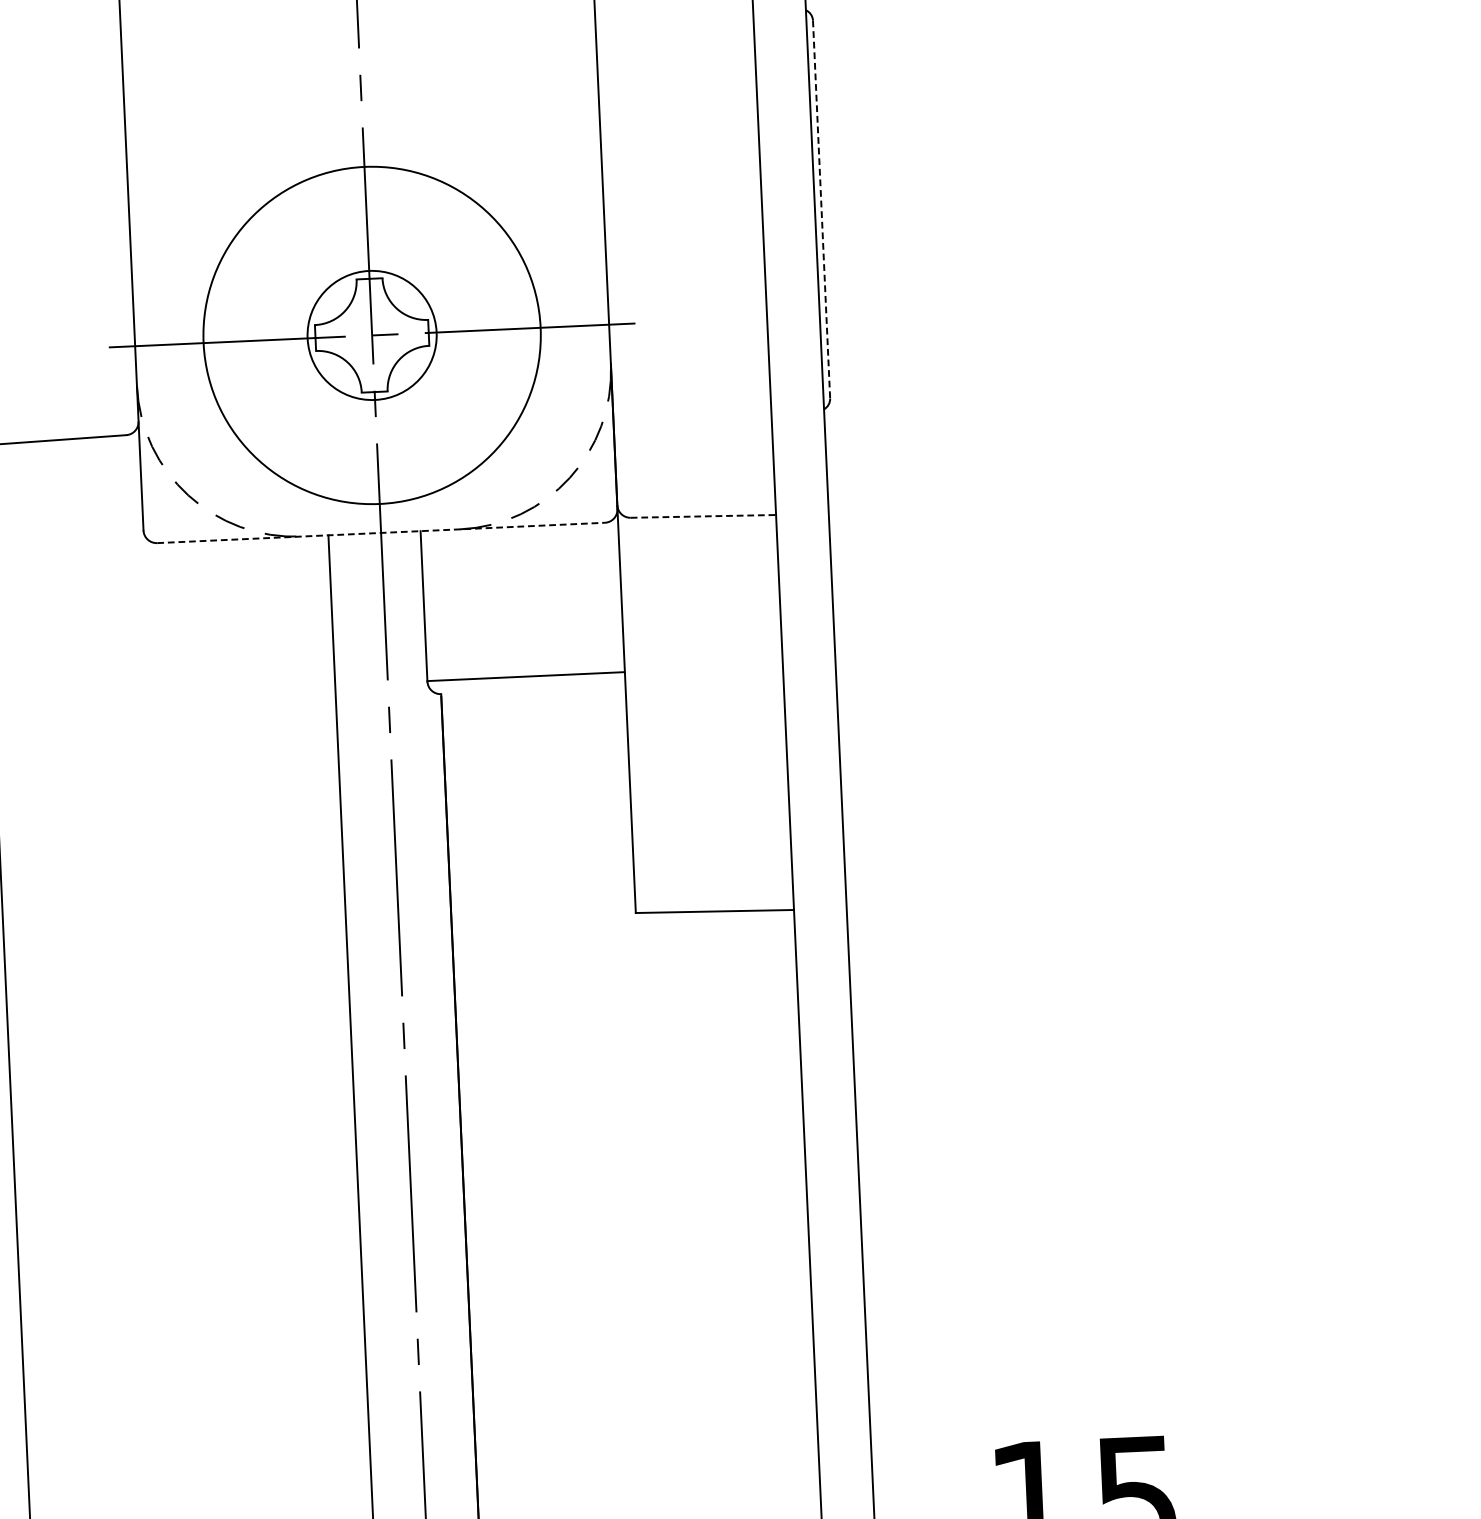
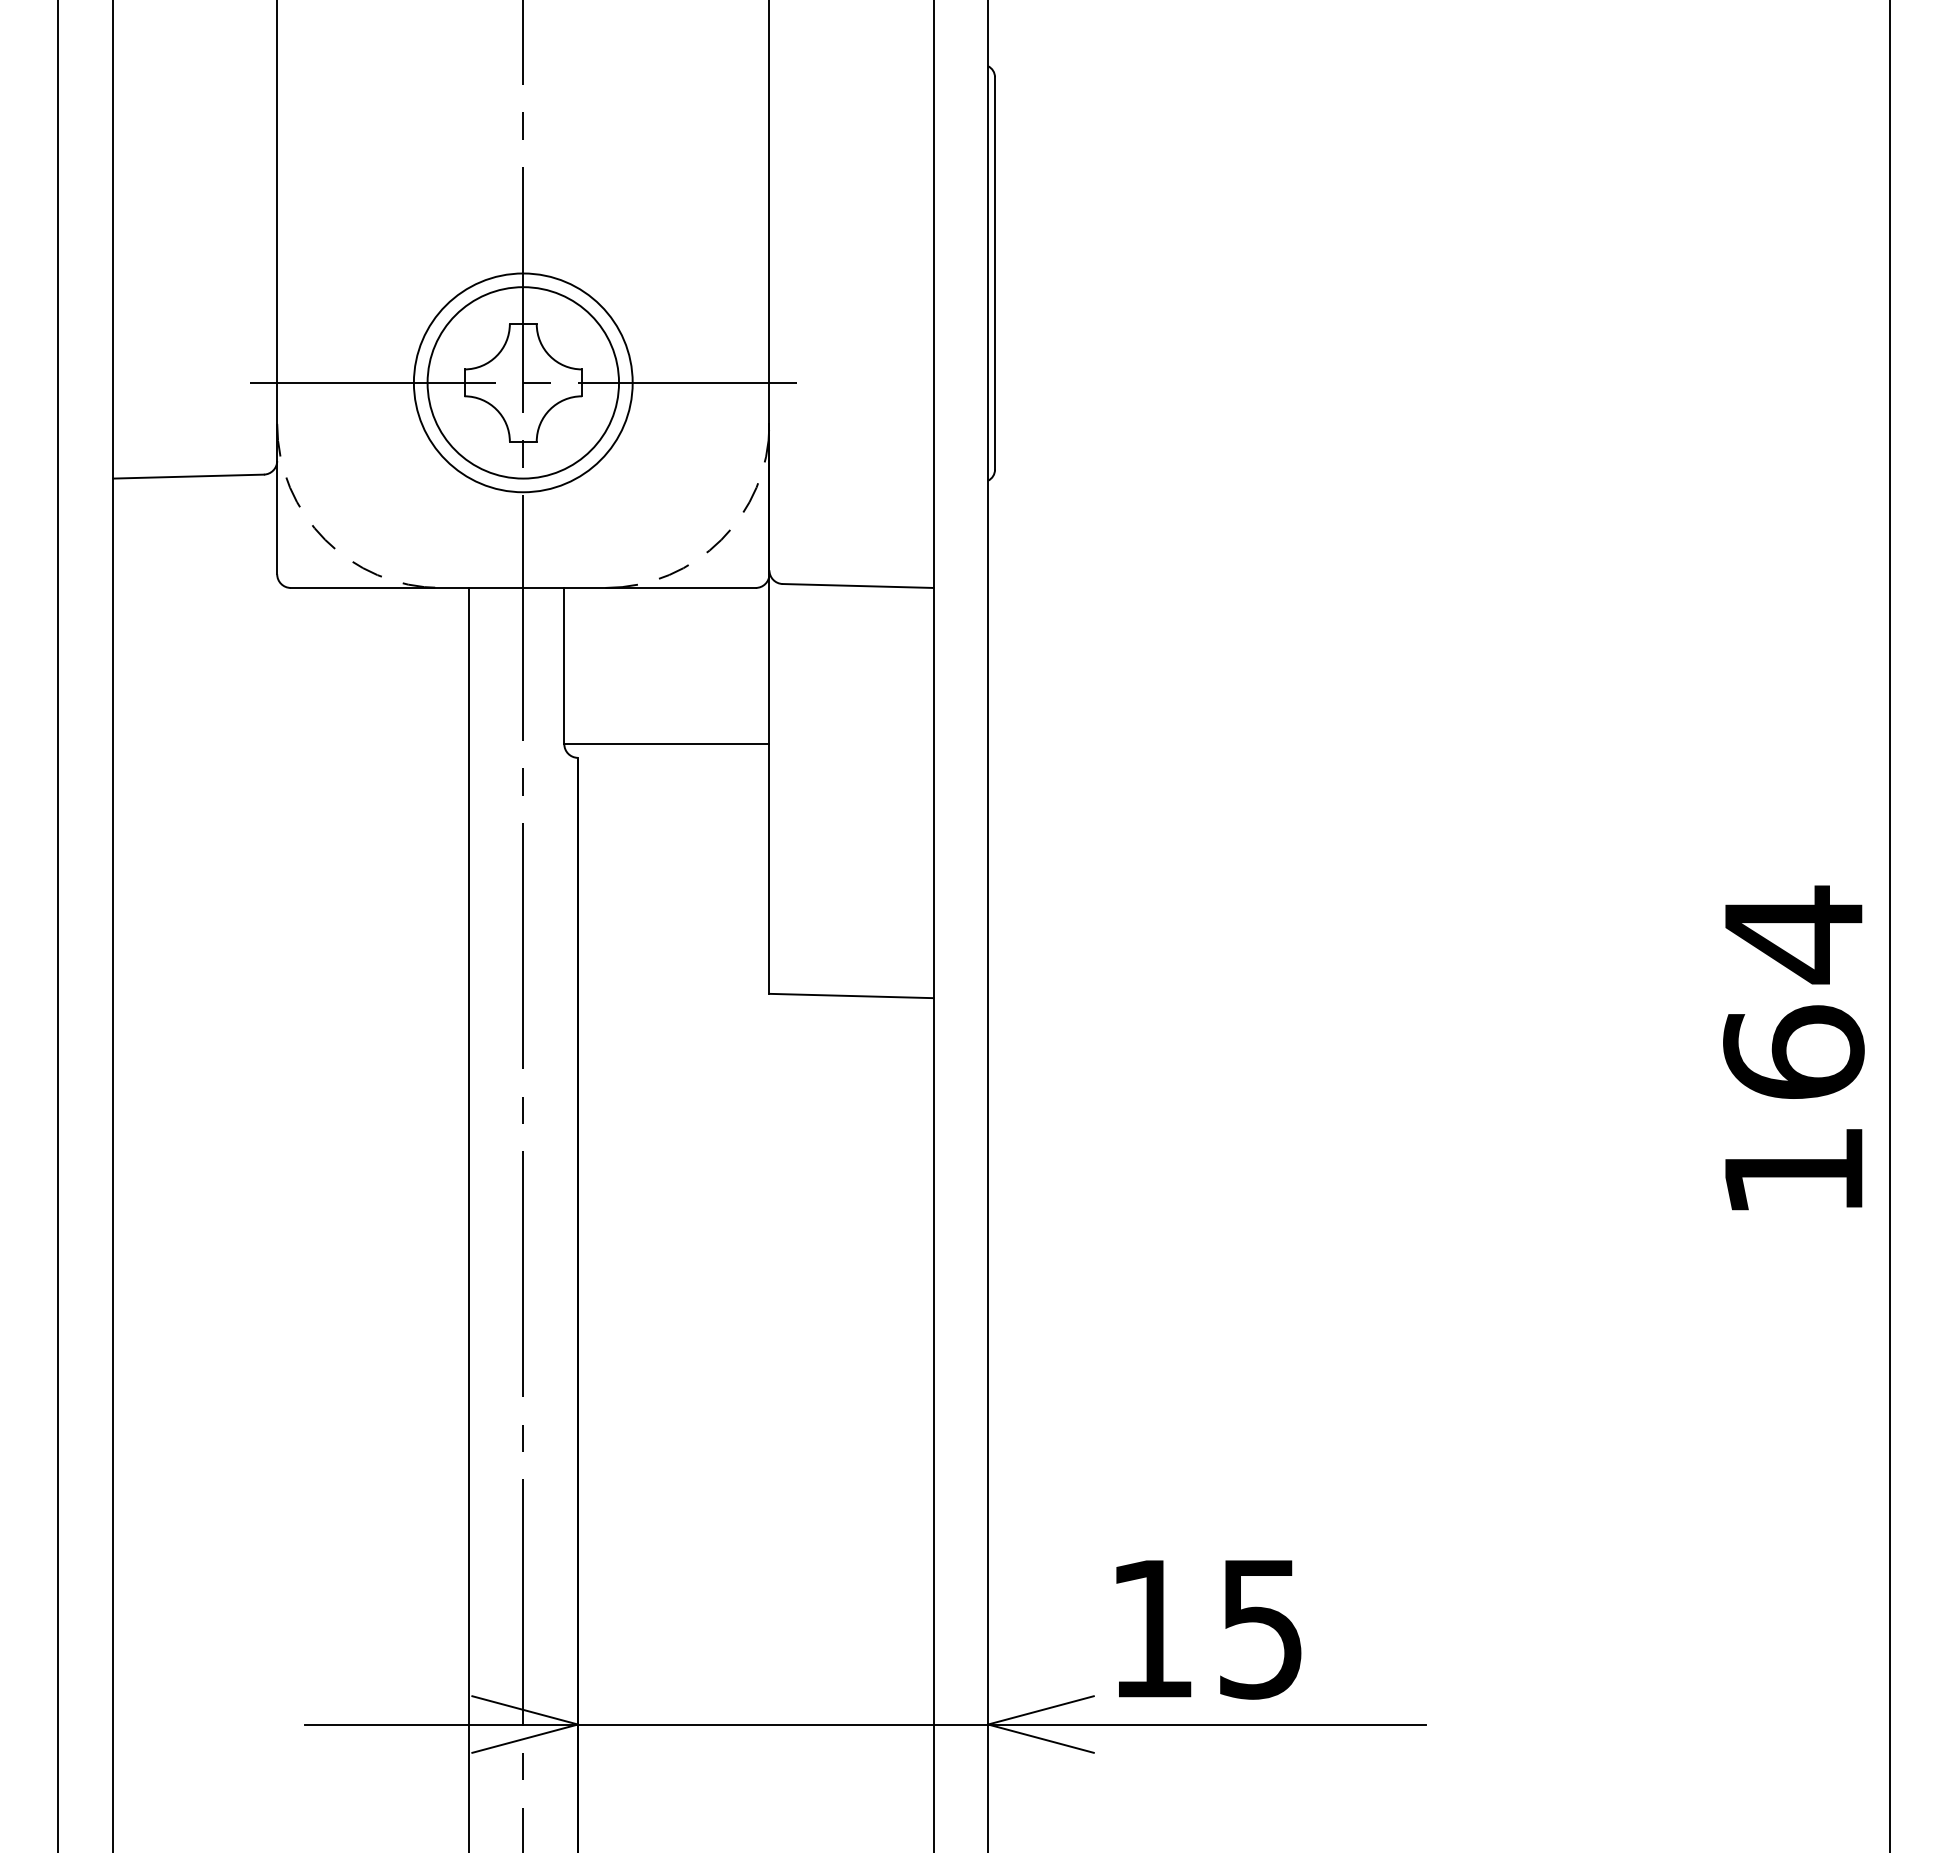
line: (822, 210) -> (995, 274), dashed -> solid
circle: (371, 335) -> (522, 382), size x0.62
circle: (372, 335) -> (523, 382), size x1.43
line: (703, 516) -> (858, 586), dashed -> solid
line: (381, 532) -> (523, 587), dashed -> solid

